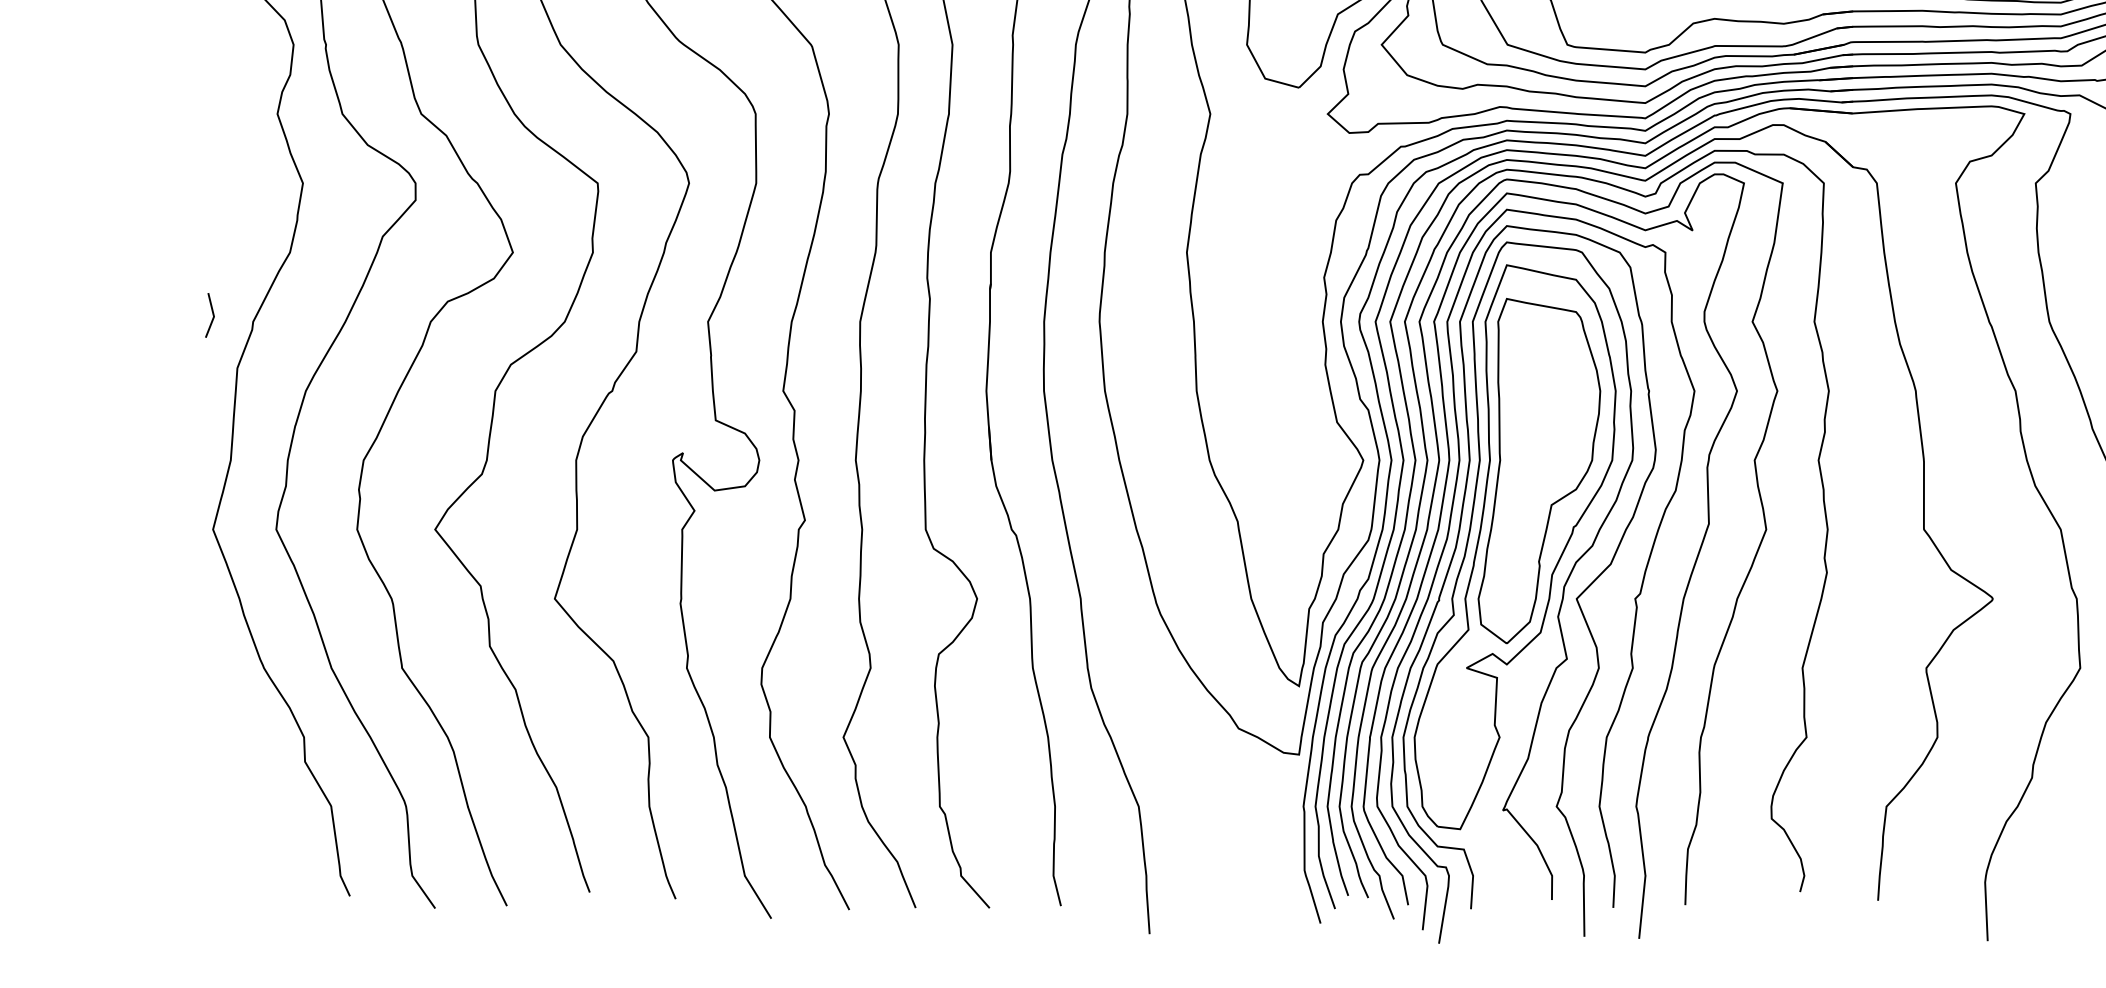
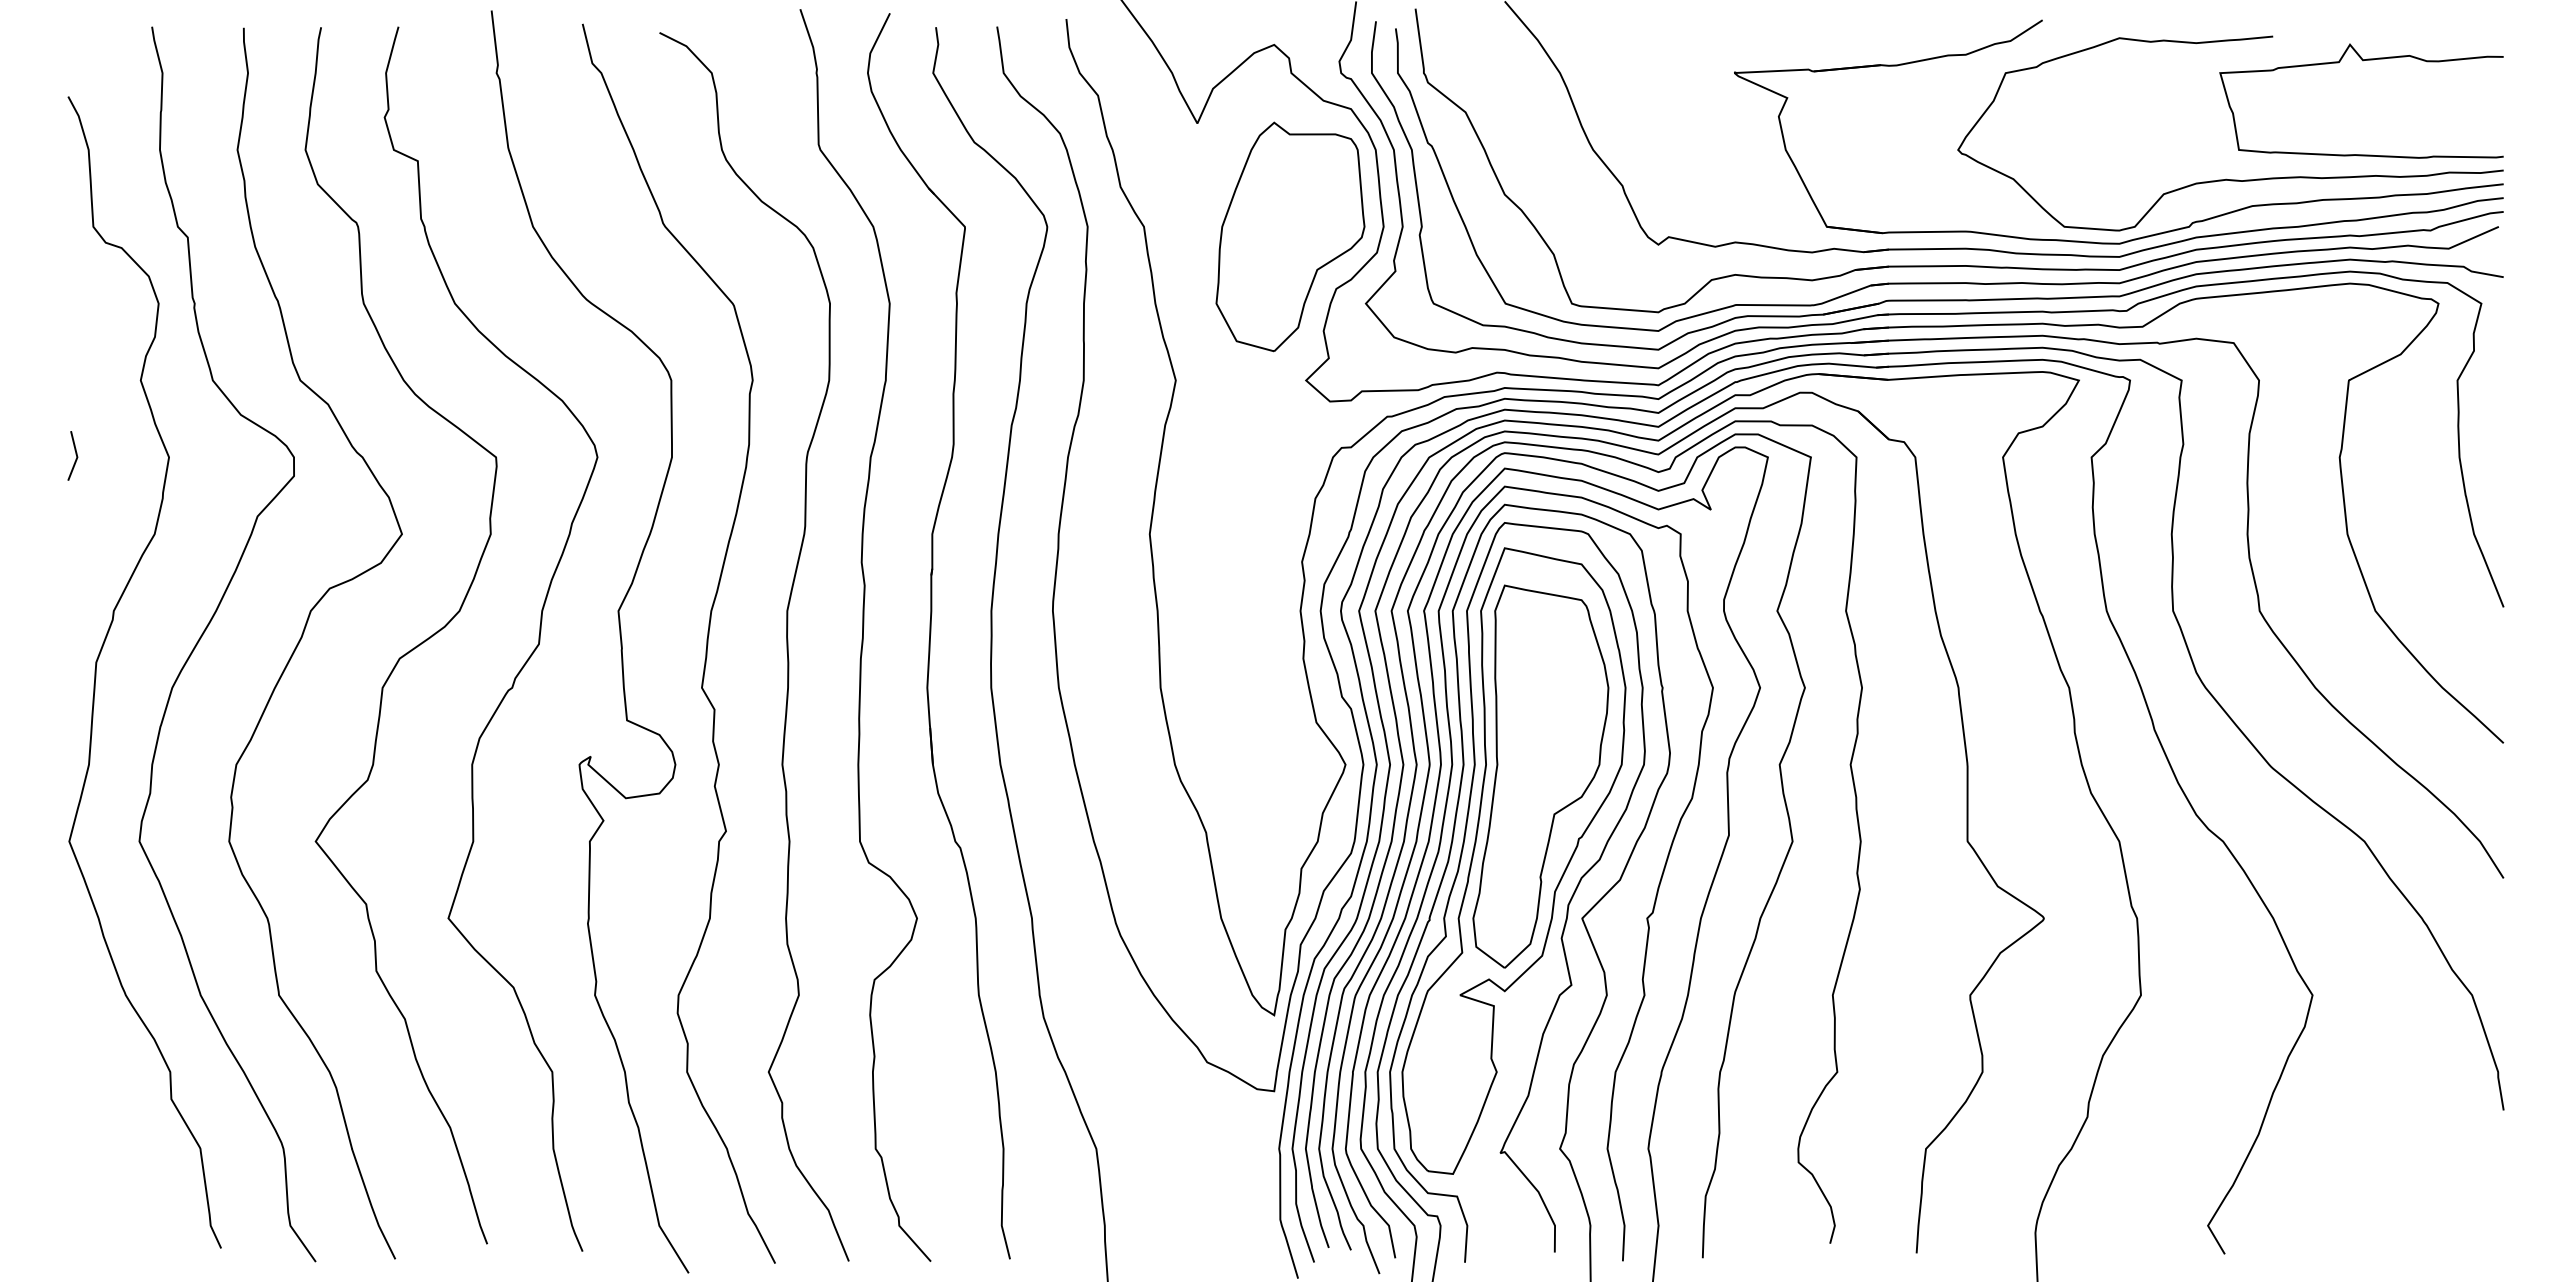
line: (212, 314) -> (75, 454), moved

